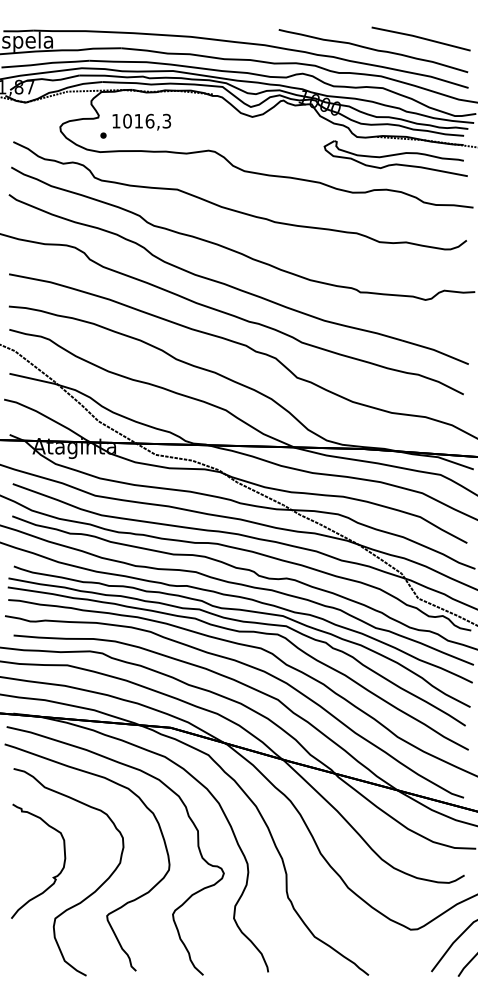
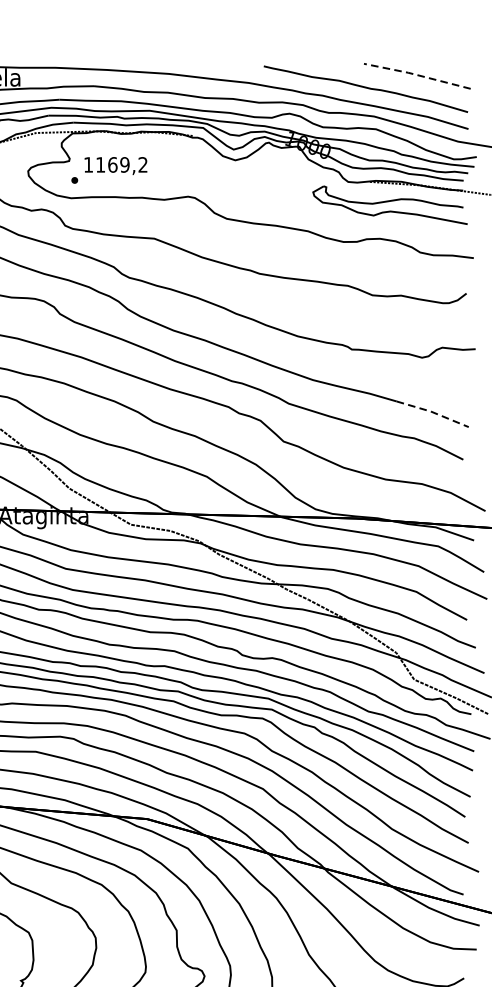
line: (420, 37) -> (416, 74), solid -> dashed
text: (147, 120) -> (122, 164), 1016,3 -> 1169,2
line: (435, 350) -> (432, 412), solid -> dashed

